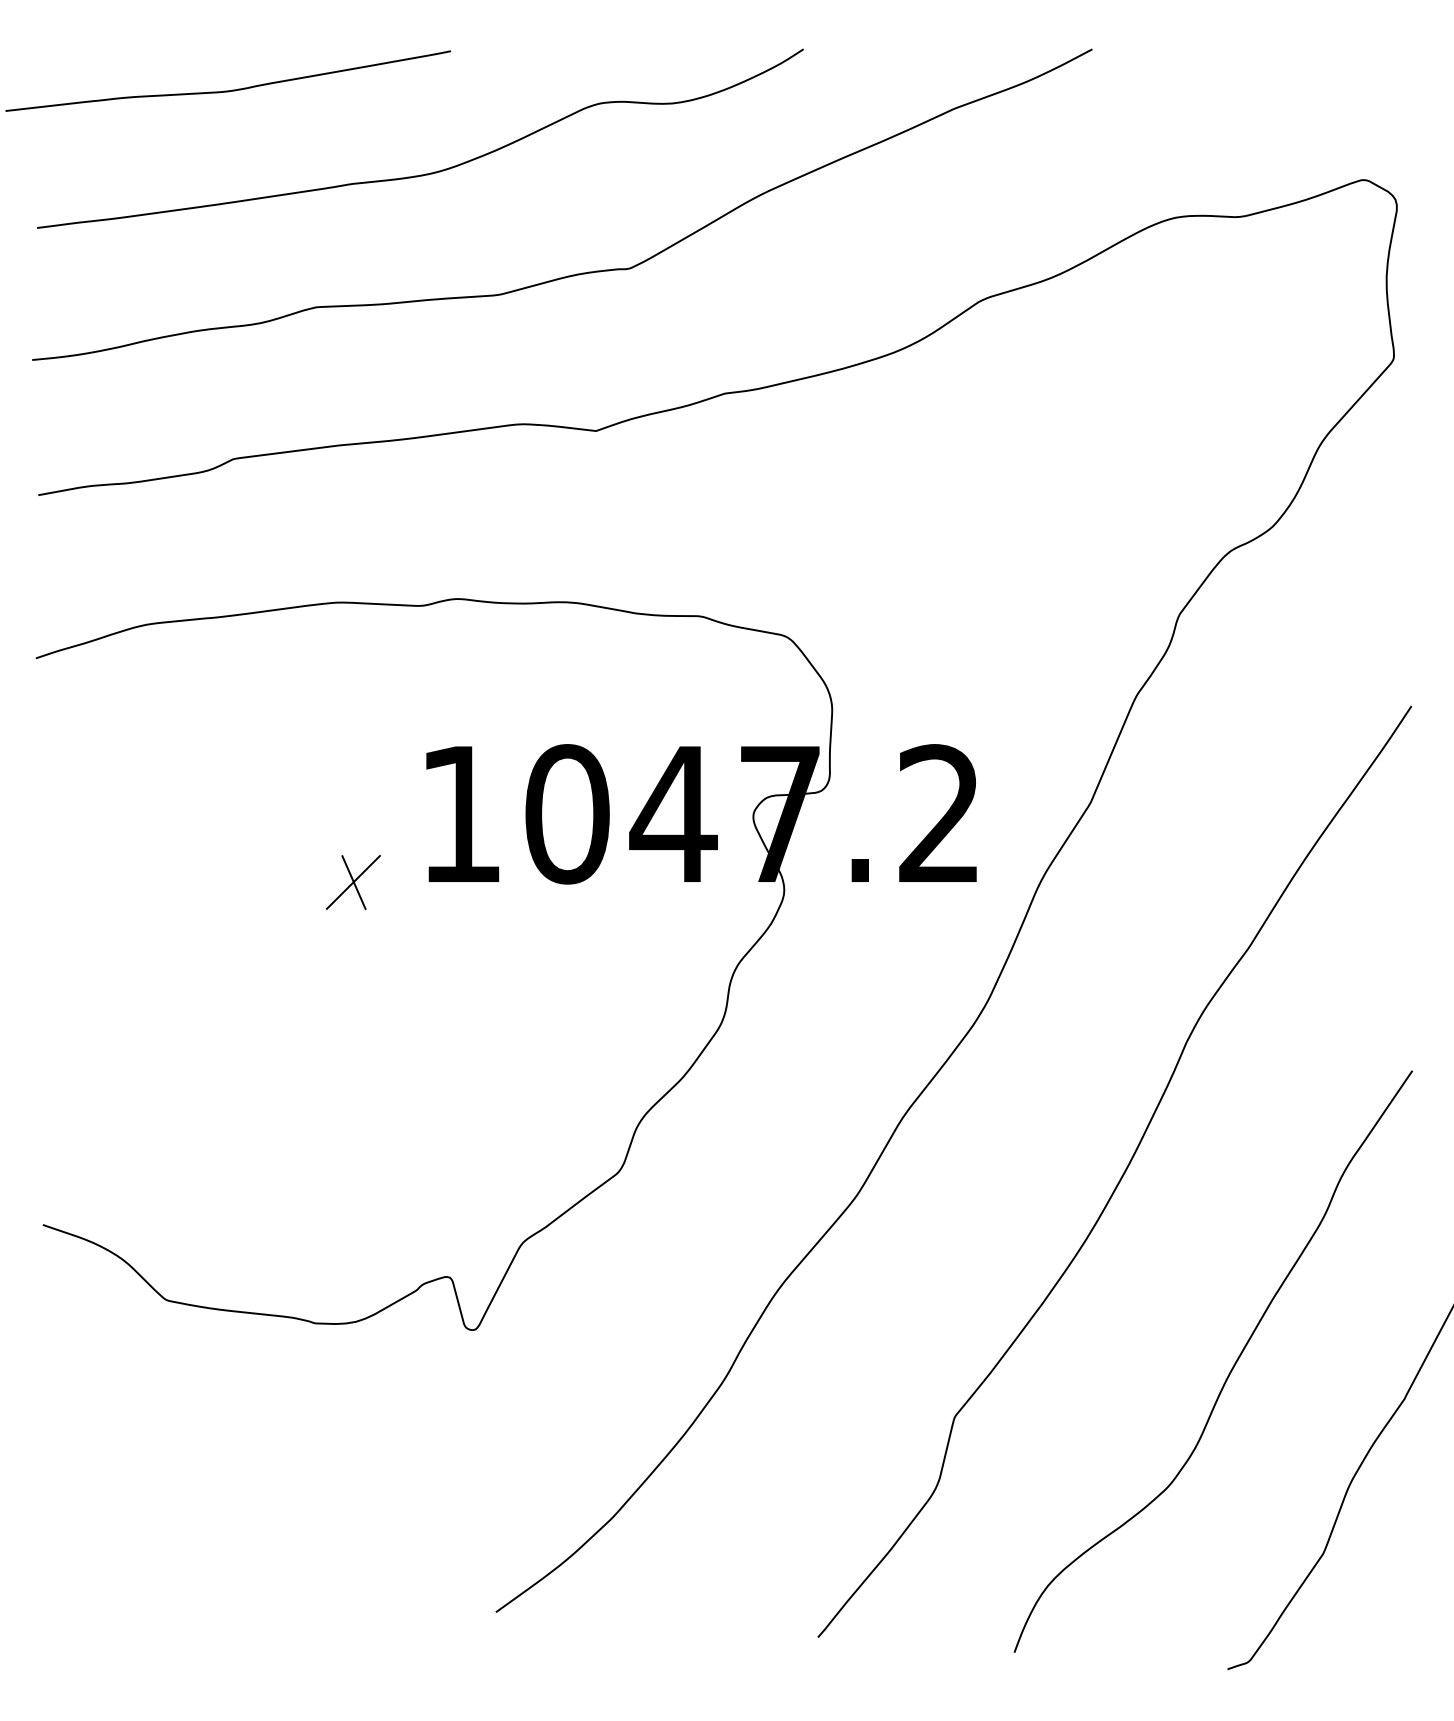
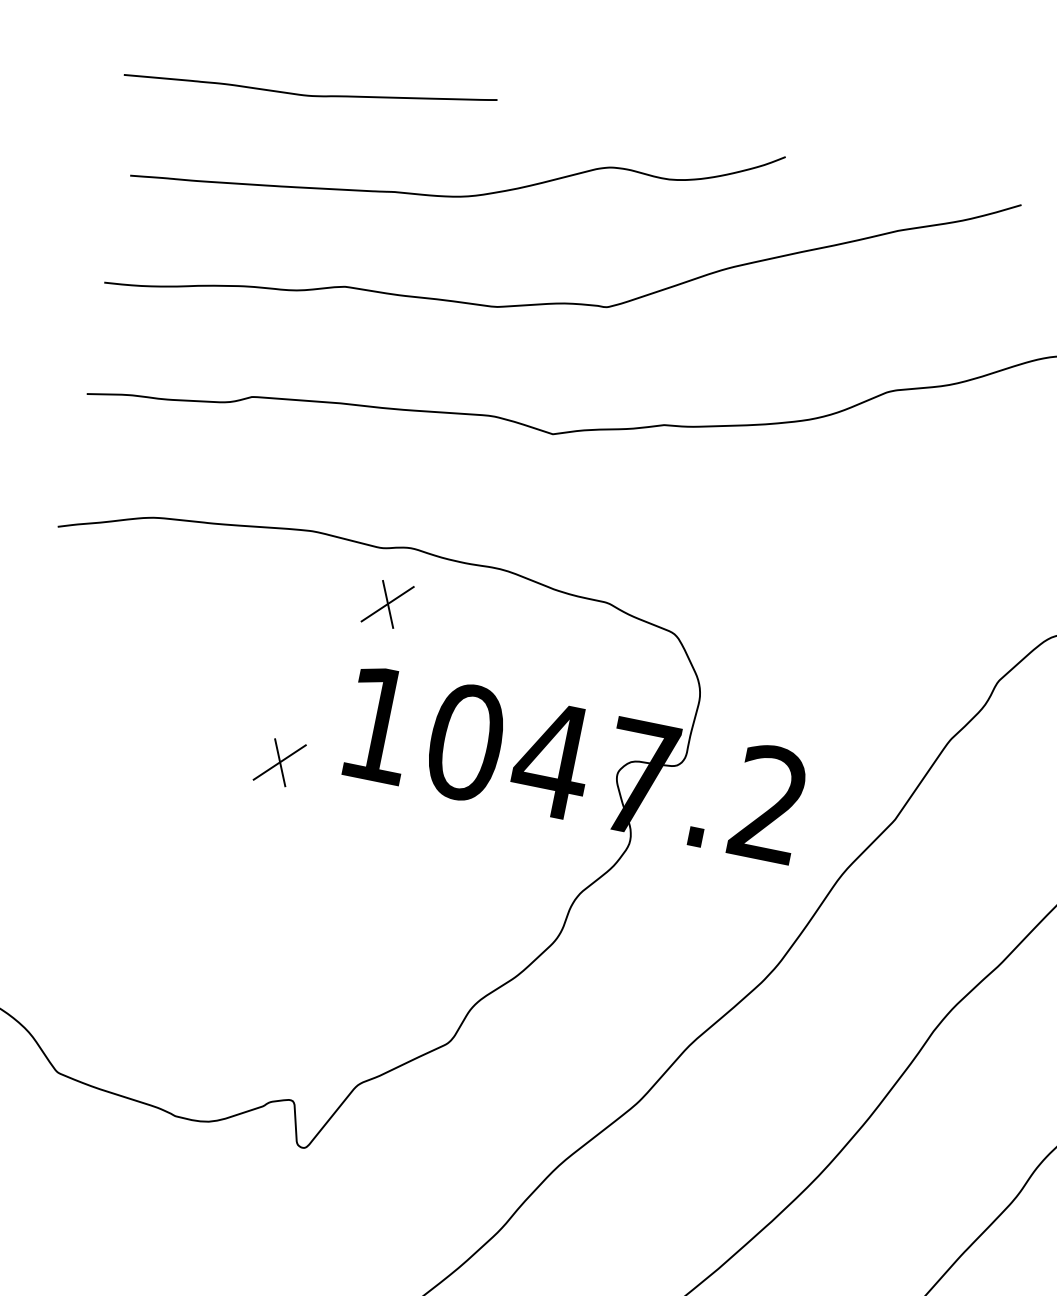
part: (442, 670) -> (387, 604), added

